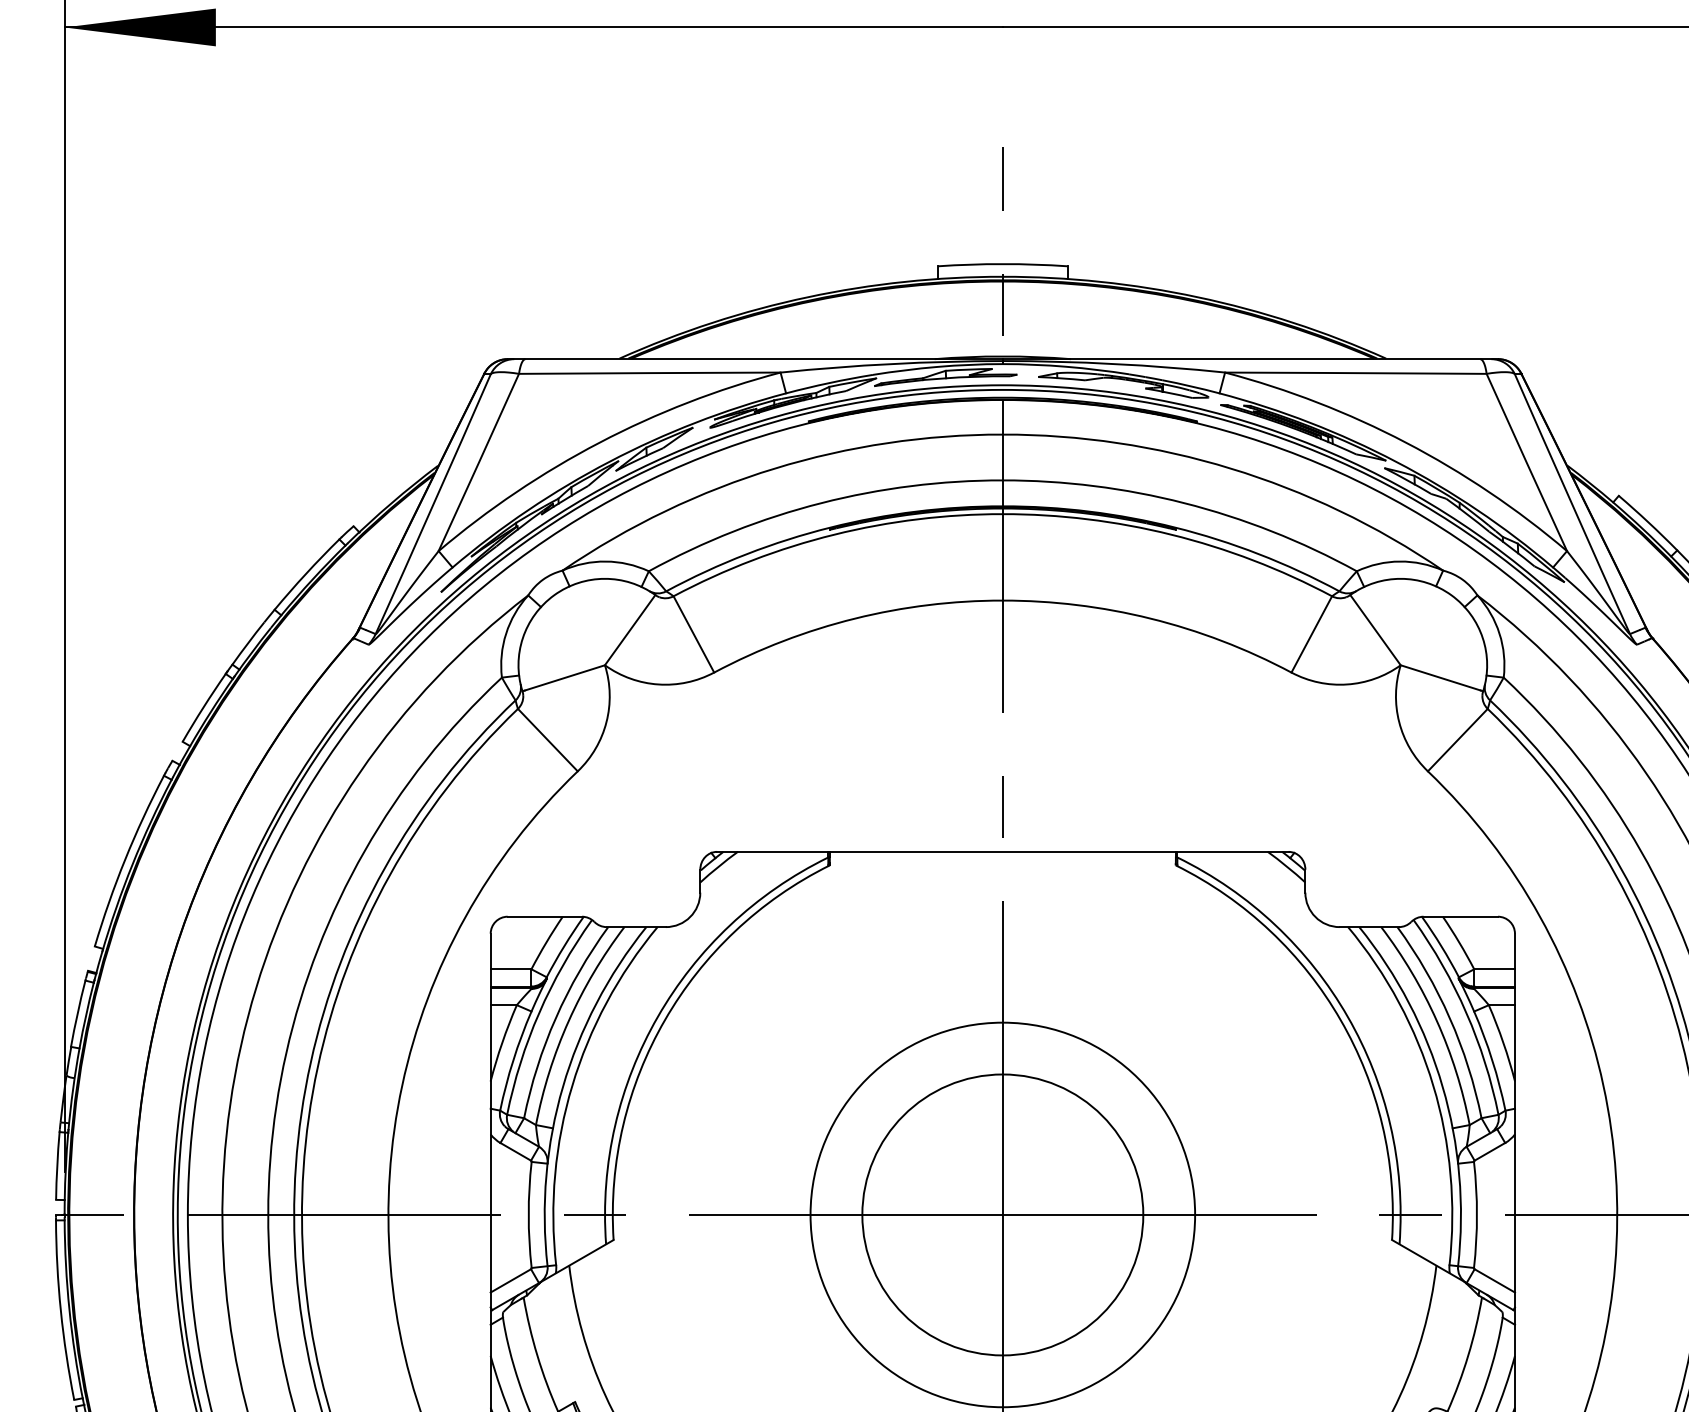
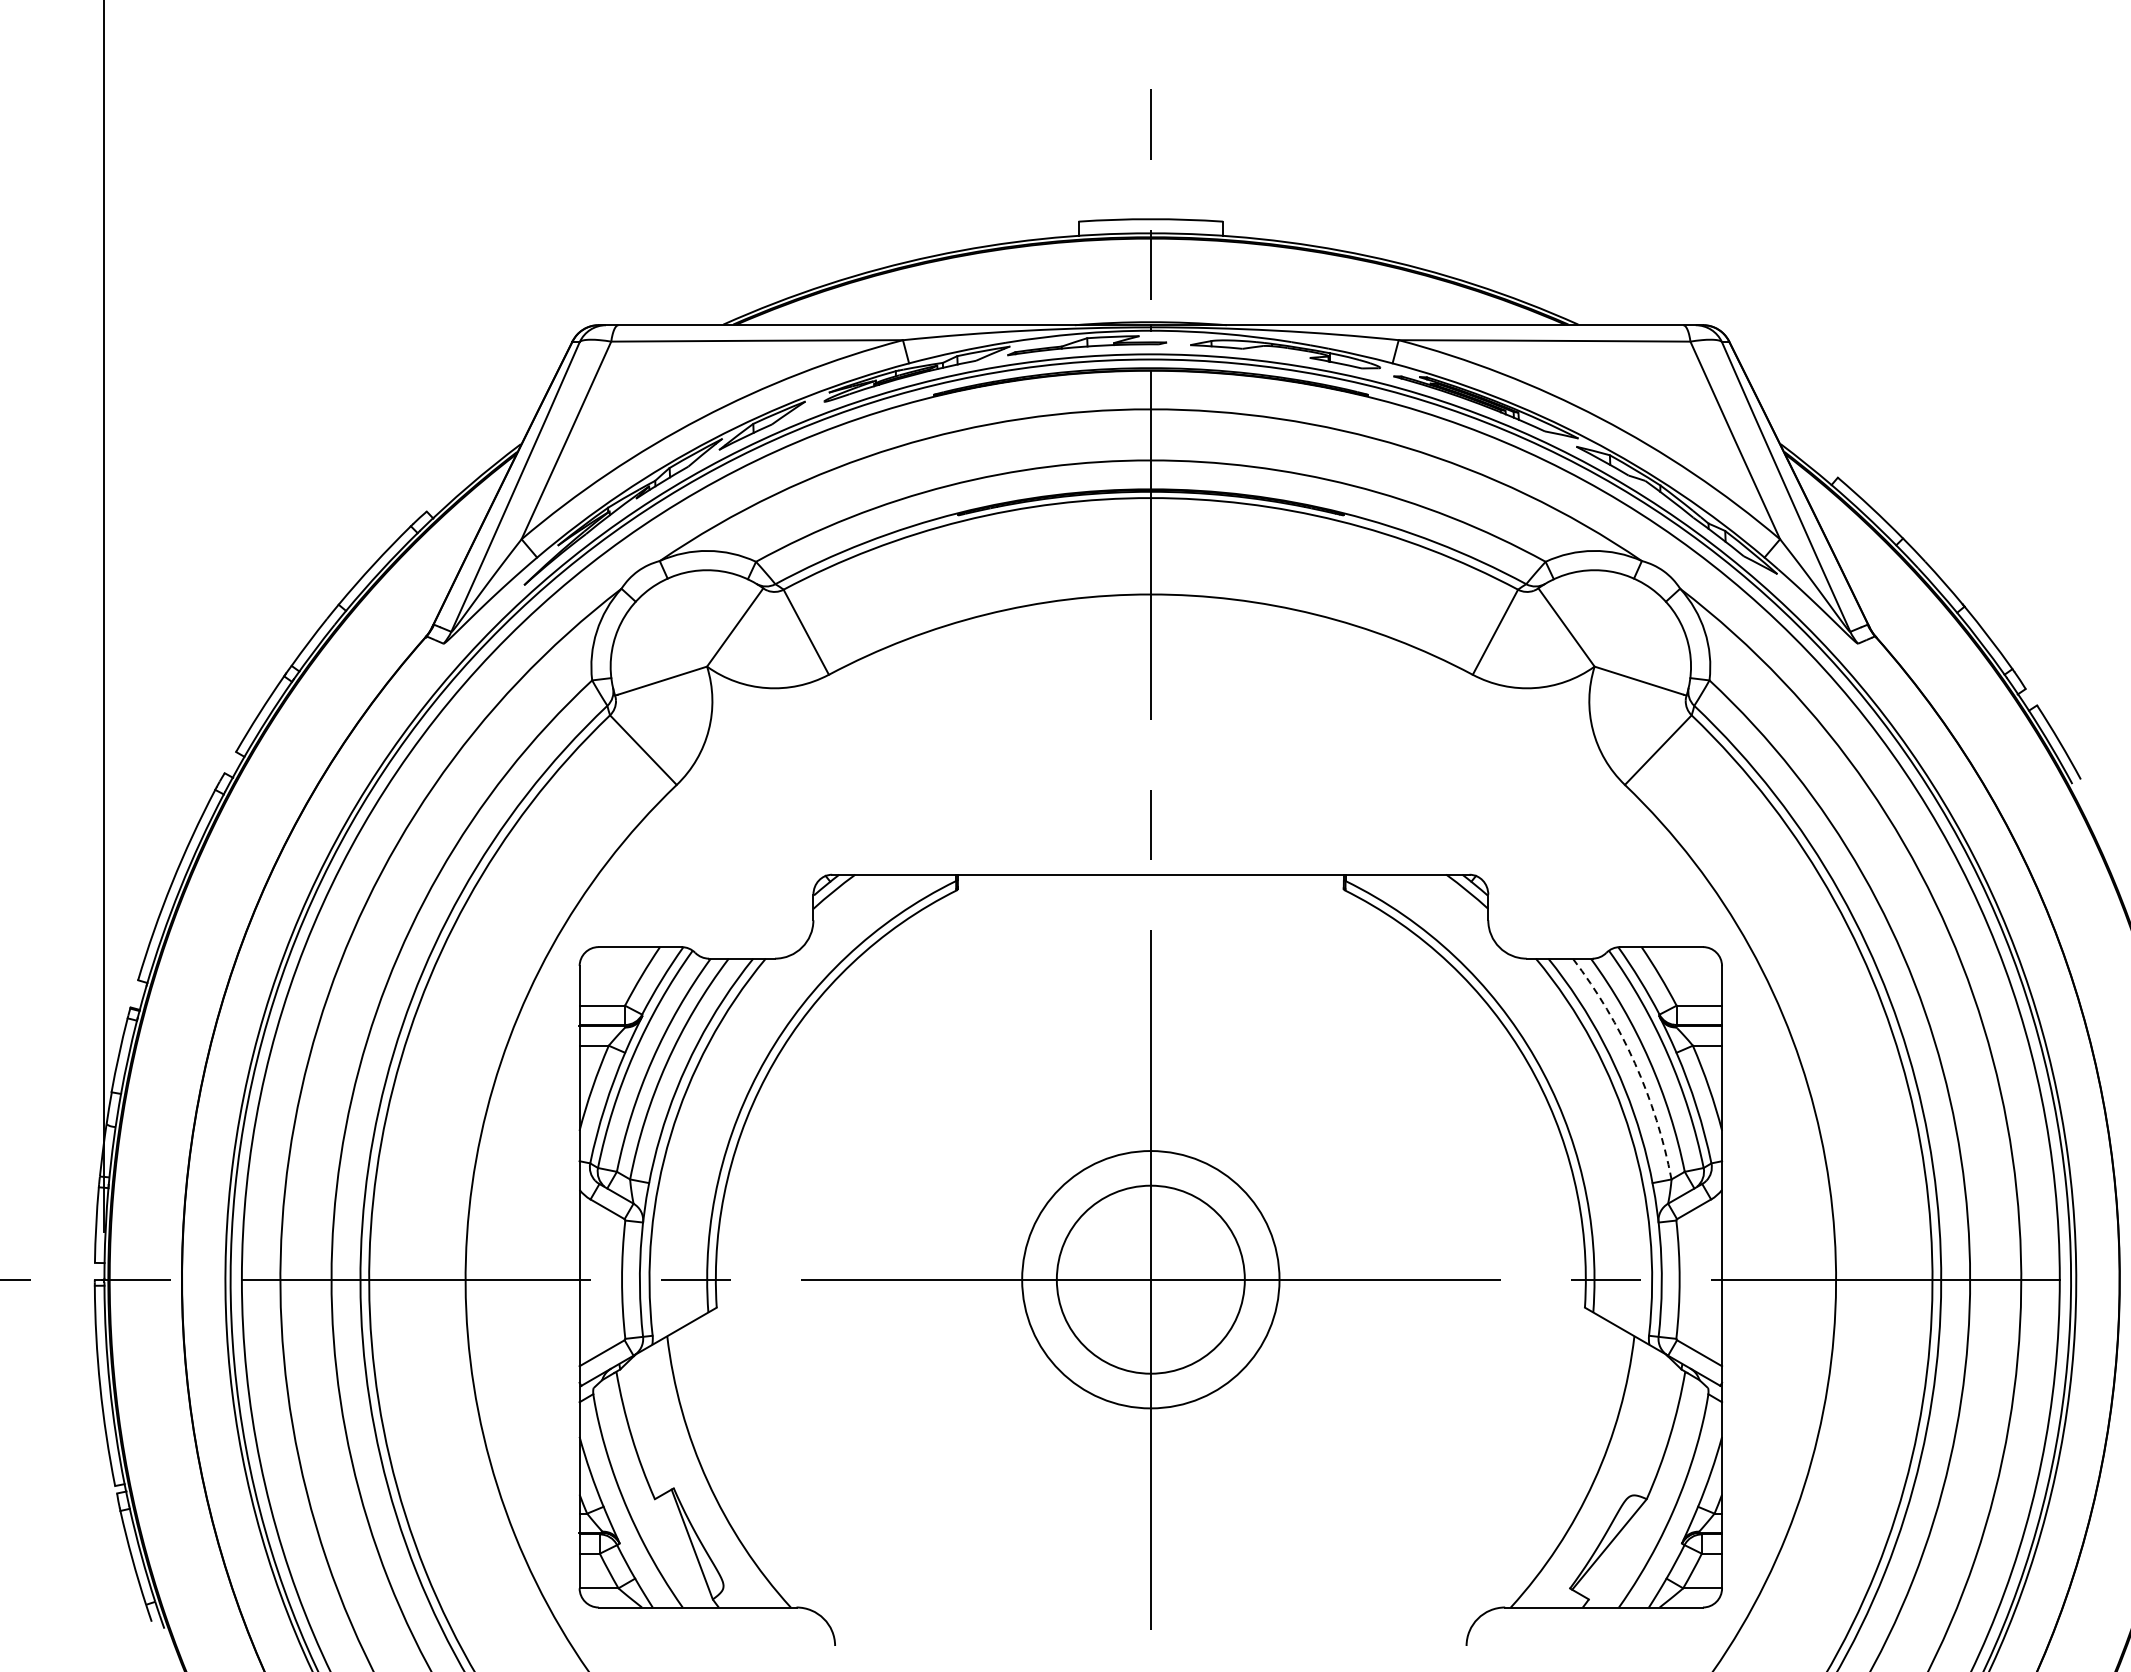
arc: (1436, 1021) -> (1634, 1063), solid -> dashed
circle: (1002, 1214) -> (1150, 1279), size x0.6
circle: (1002, 1214) -> (1150, 1279), size x0.6

